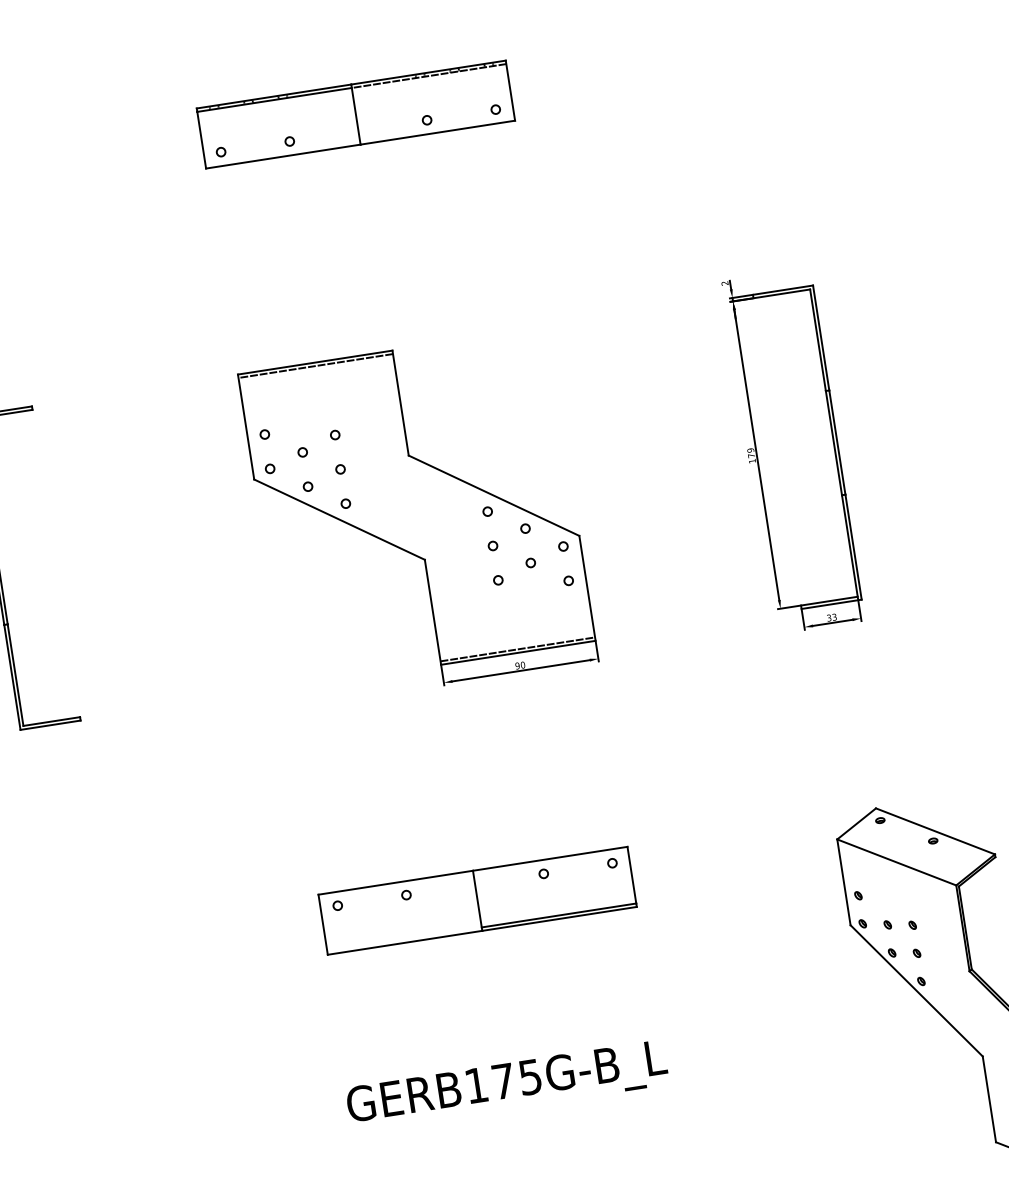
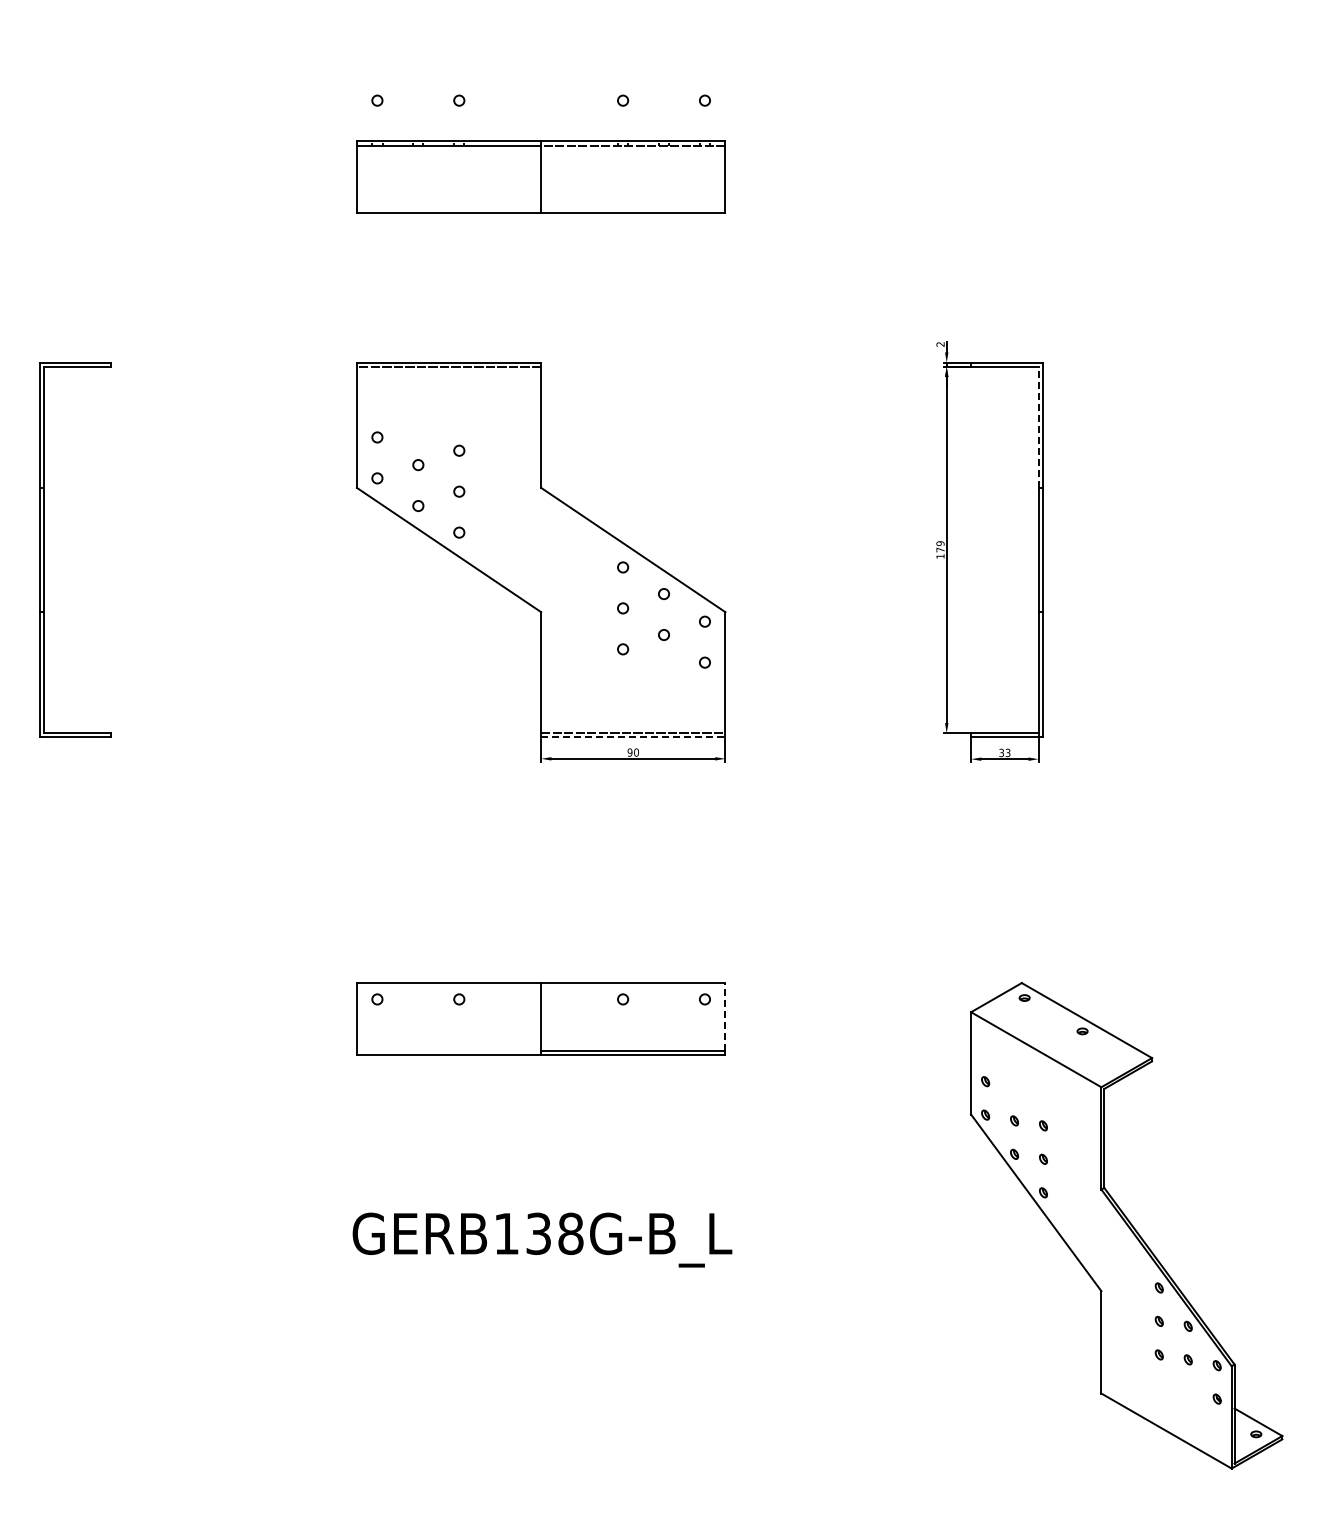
part: (355, 114) -> (540, 176), moved
line: (817, 340) -> (1038, 427), solid -> dashed
line: (518, 652) -> (633, 737), solid -> dashed
line: (631, 874) -> (725, 1016), solid -> dashed
text: (516, 1079) -> (554, 1233), GERB175G-B_L -> GERB138G-B_L

